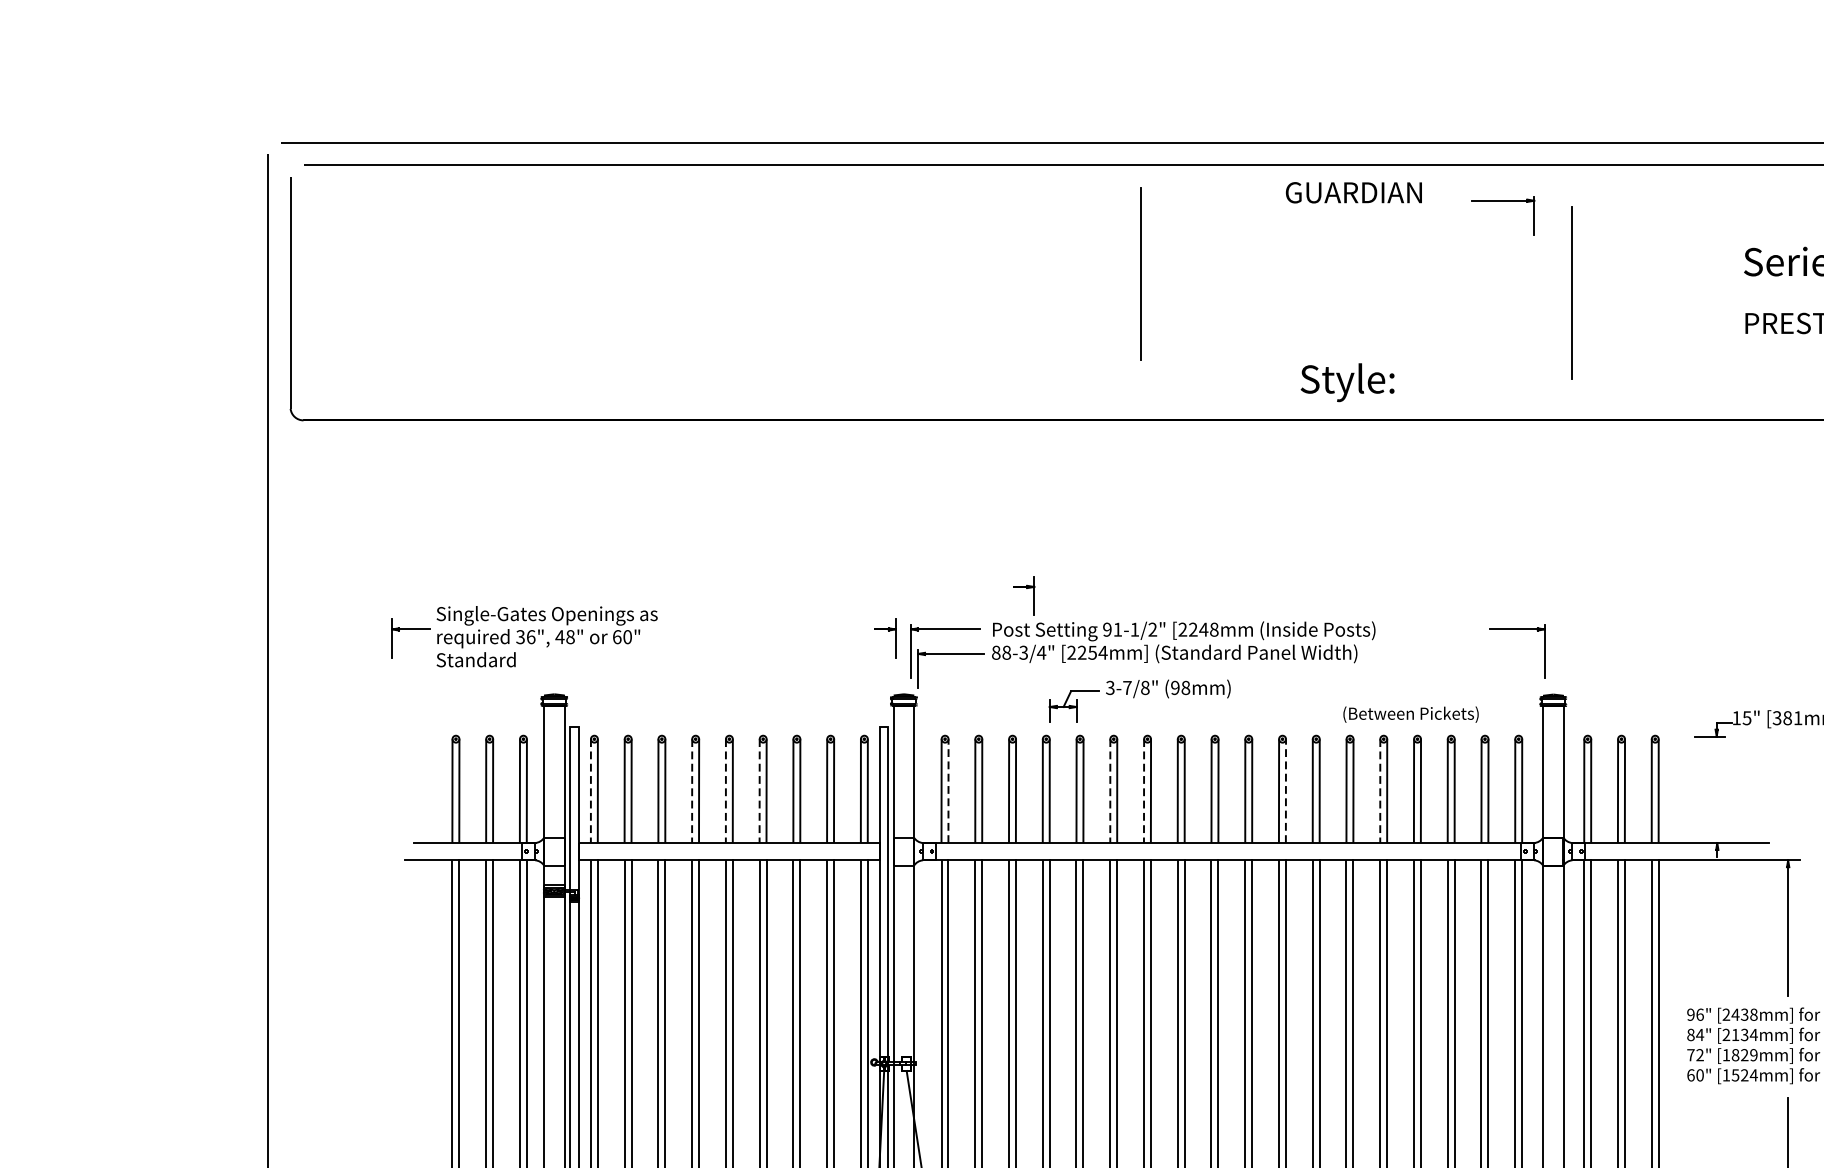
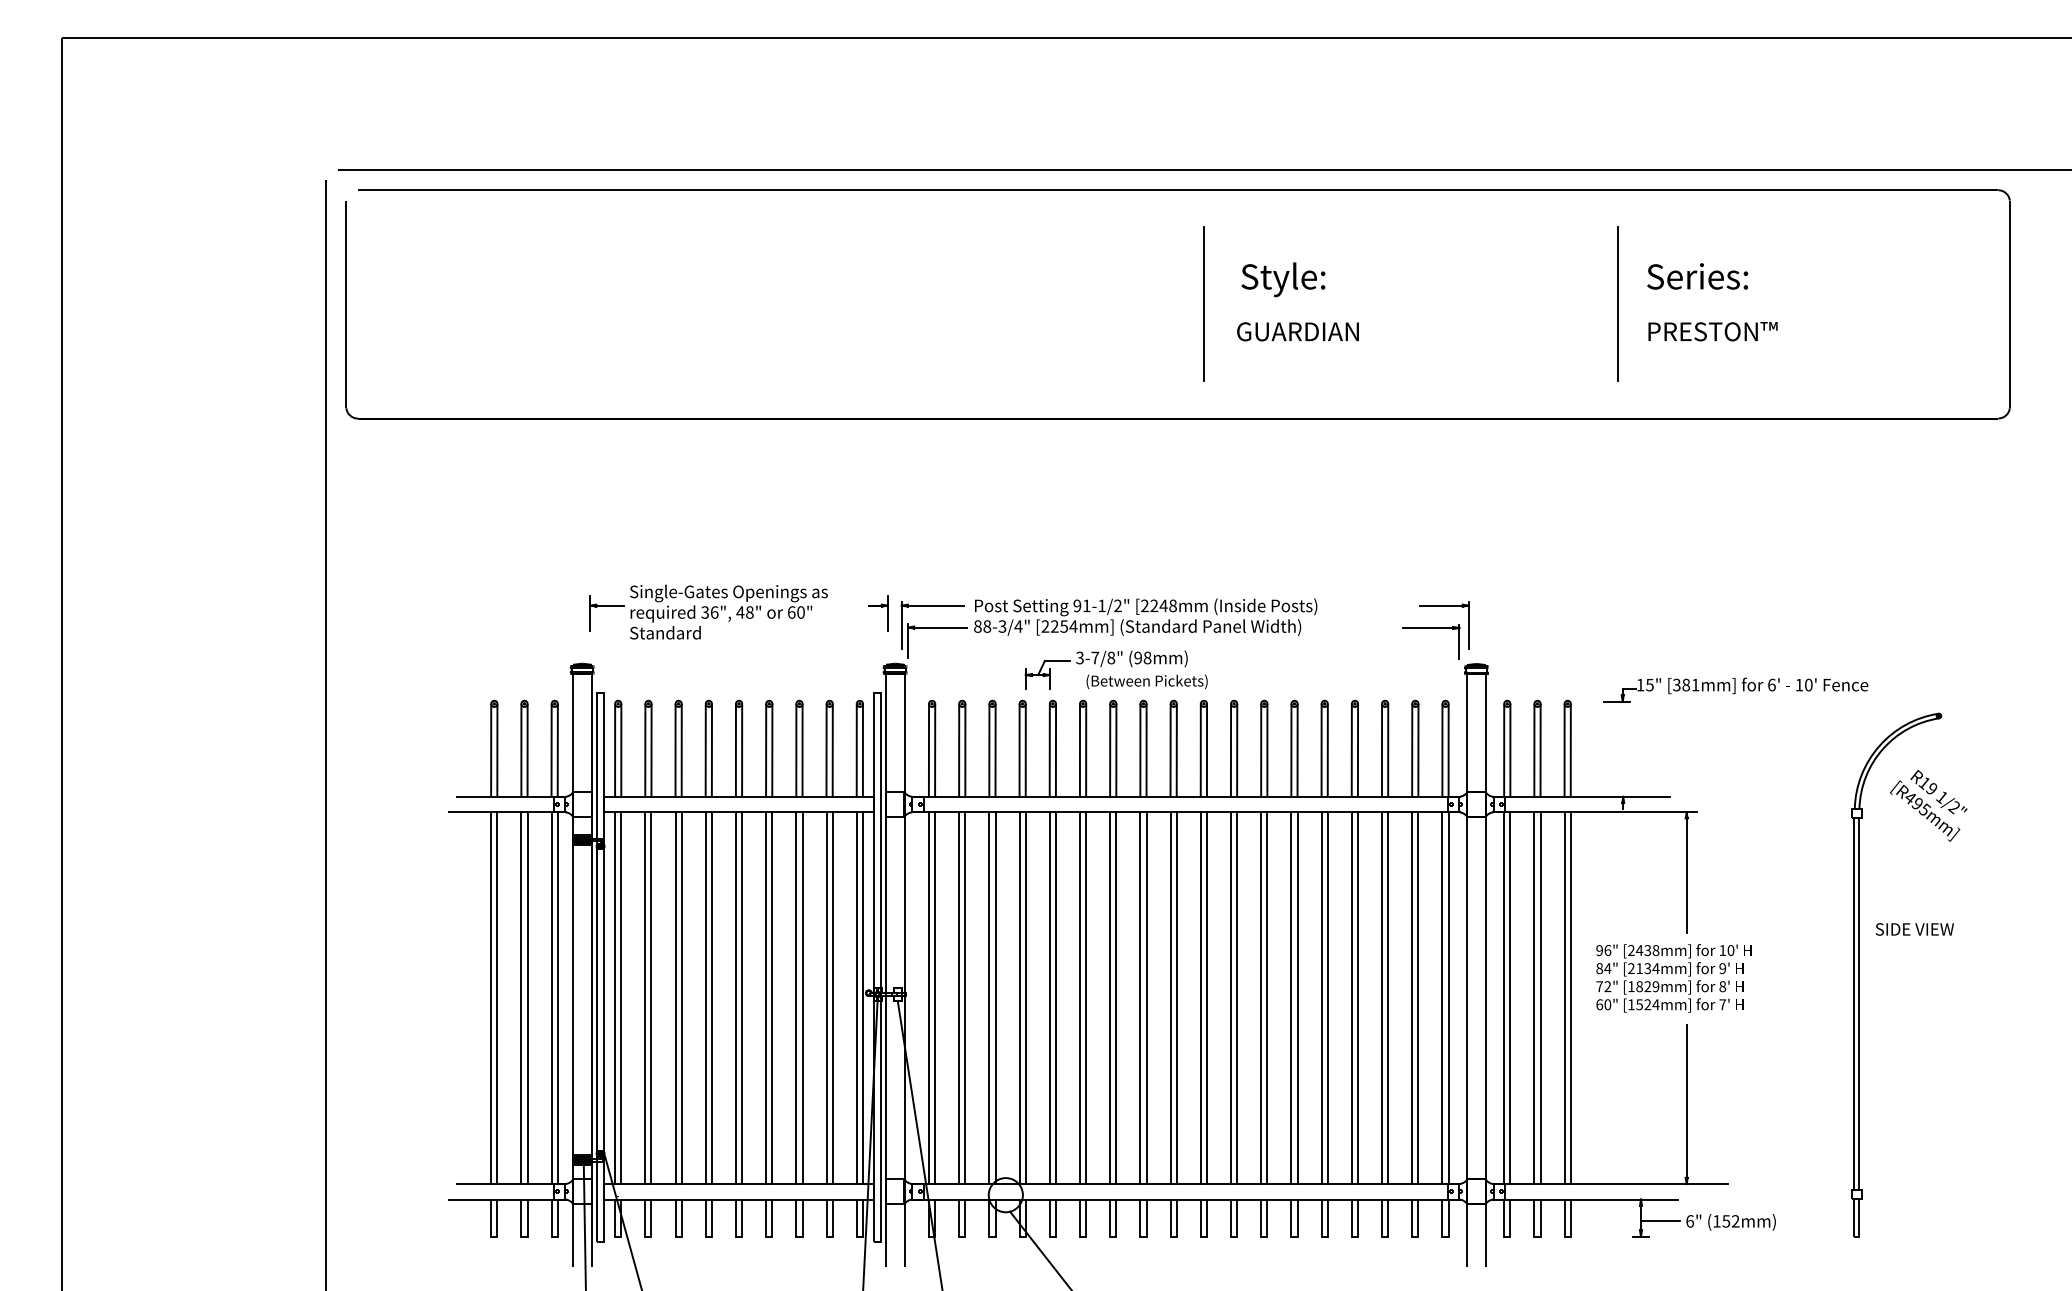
text: (1353, 192) -> (1297, 331), moved
part: (1503, 201) -> (1431, 628), moved
line: (1141, 272) -> (1203, 303), moved
line: (1571, 291) -> (1617, 303), moved
text: (1347, 382) -> (1283, 279), moved
part: (1027, 589) -> (1005, 569), removed
part: (524, 635) -> (708, 611), moved
text: (1410, 714) -> (1146, 681), moved
line: (948, 790) -> (935, 749), dashed -> solid
line: (1286, 790) -> (1237, 749), dashed -> solid
line: (591, 791) -> (615, 750), dashed -> solid
line: (691, 791) -> (705, 750), dashed -> solid
line: (725, 791) -> (735, 750), dashed -> solid
line: (760, 791) -> (766, 750), dashed -> solid
line: (1109, 791) -> (1079, 750), dashed -> solid
line: (1144, 791) -> (1110, 750), dashed -> solid
line: (1380, 791) -> (1321, 750), dashed -> solid

